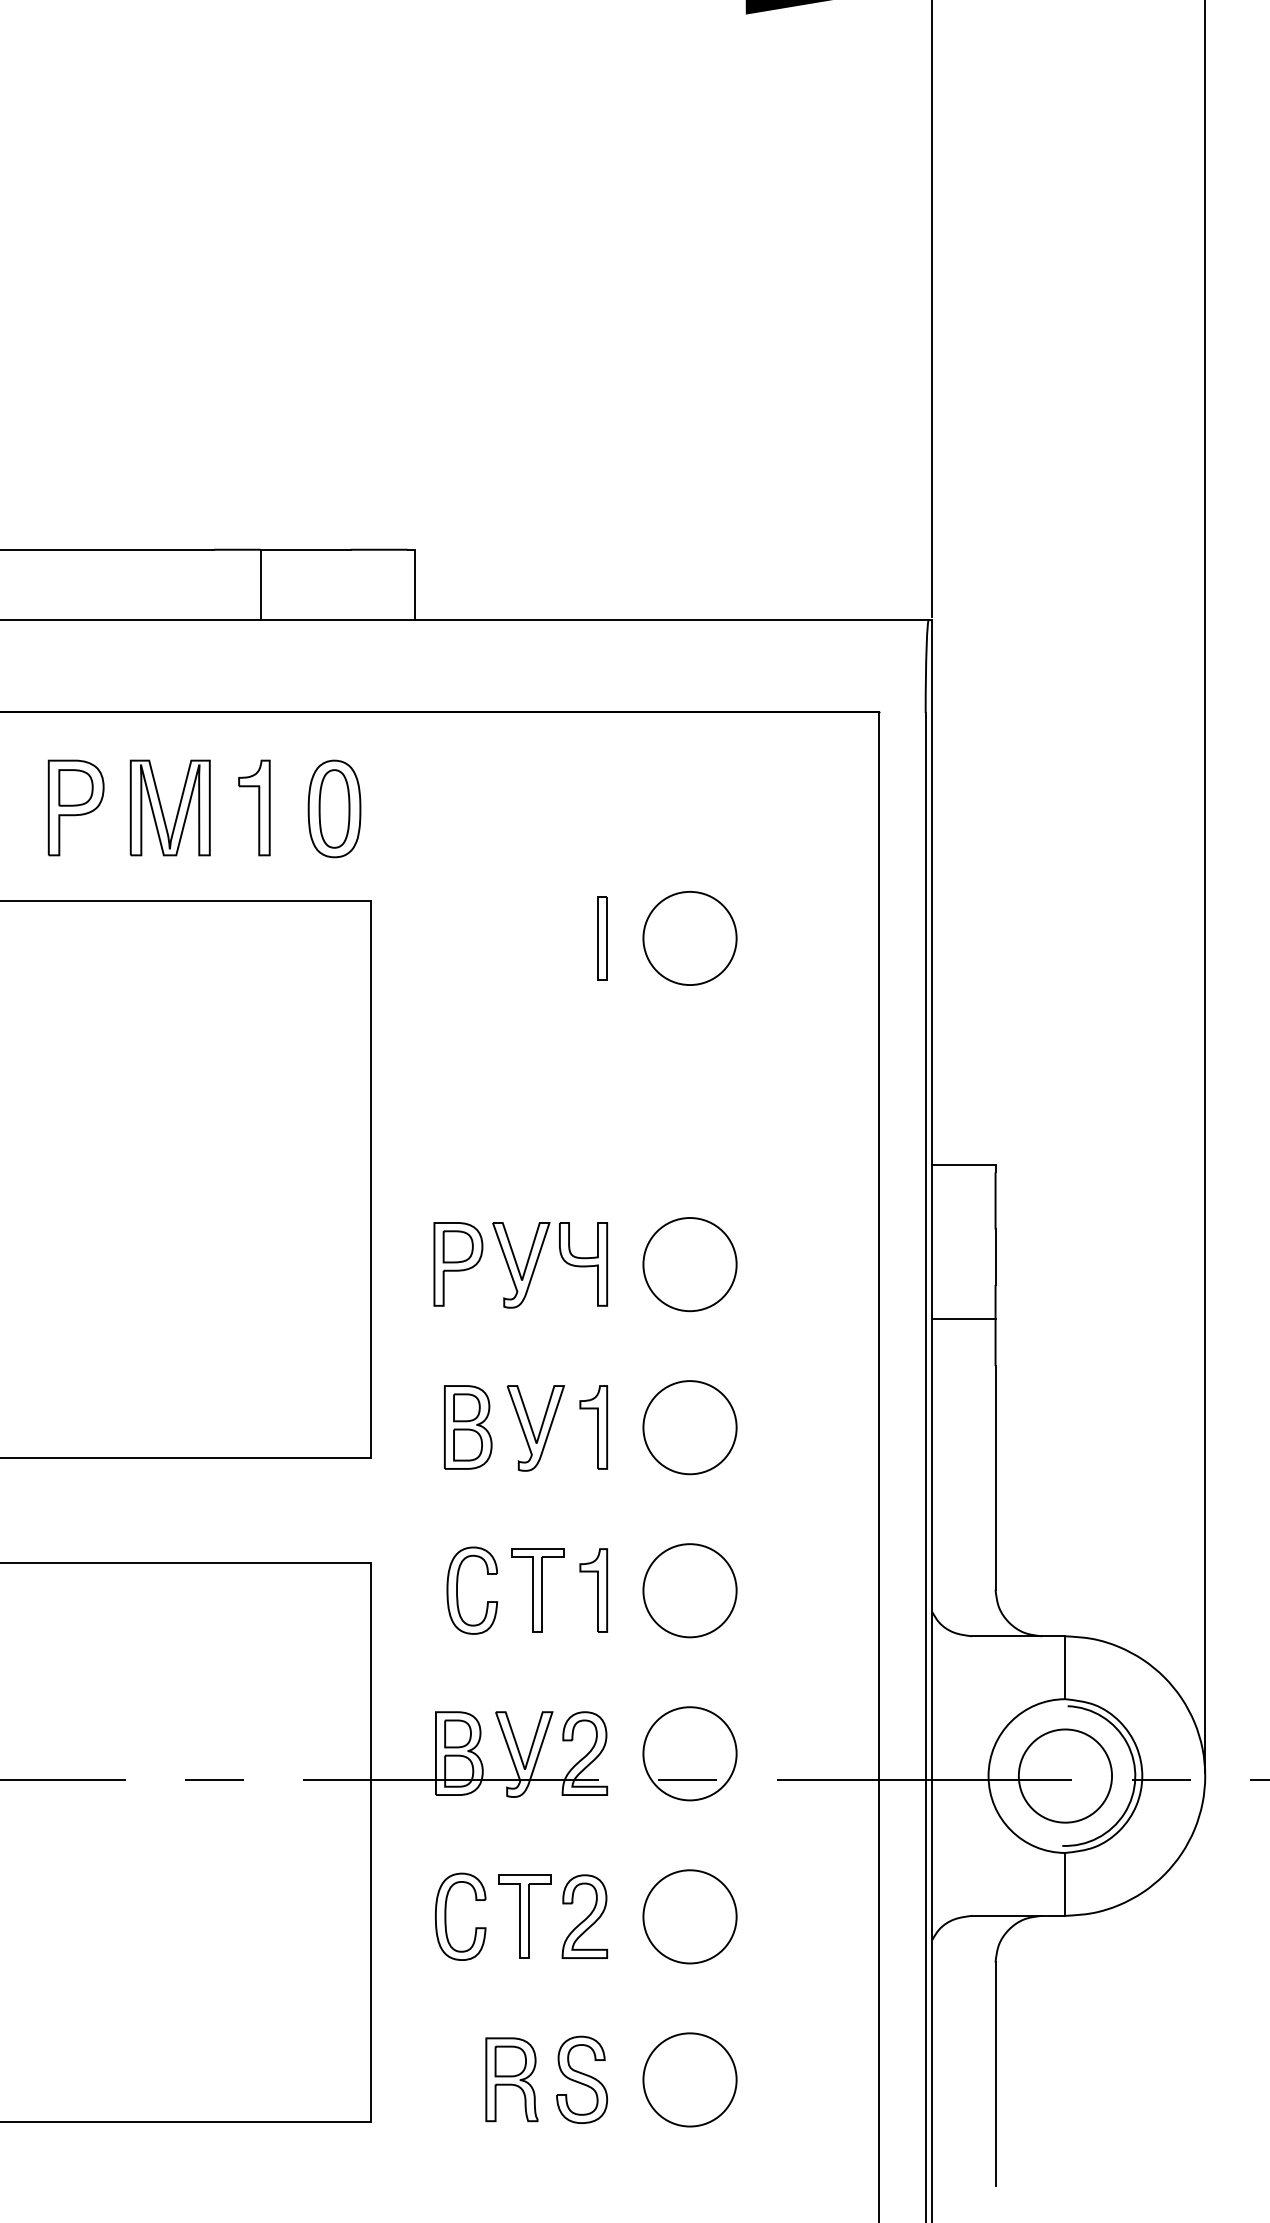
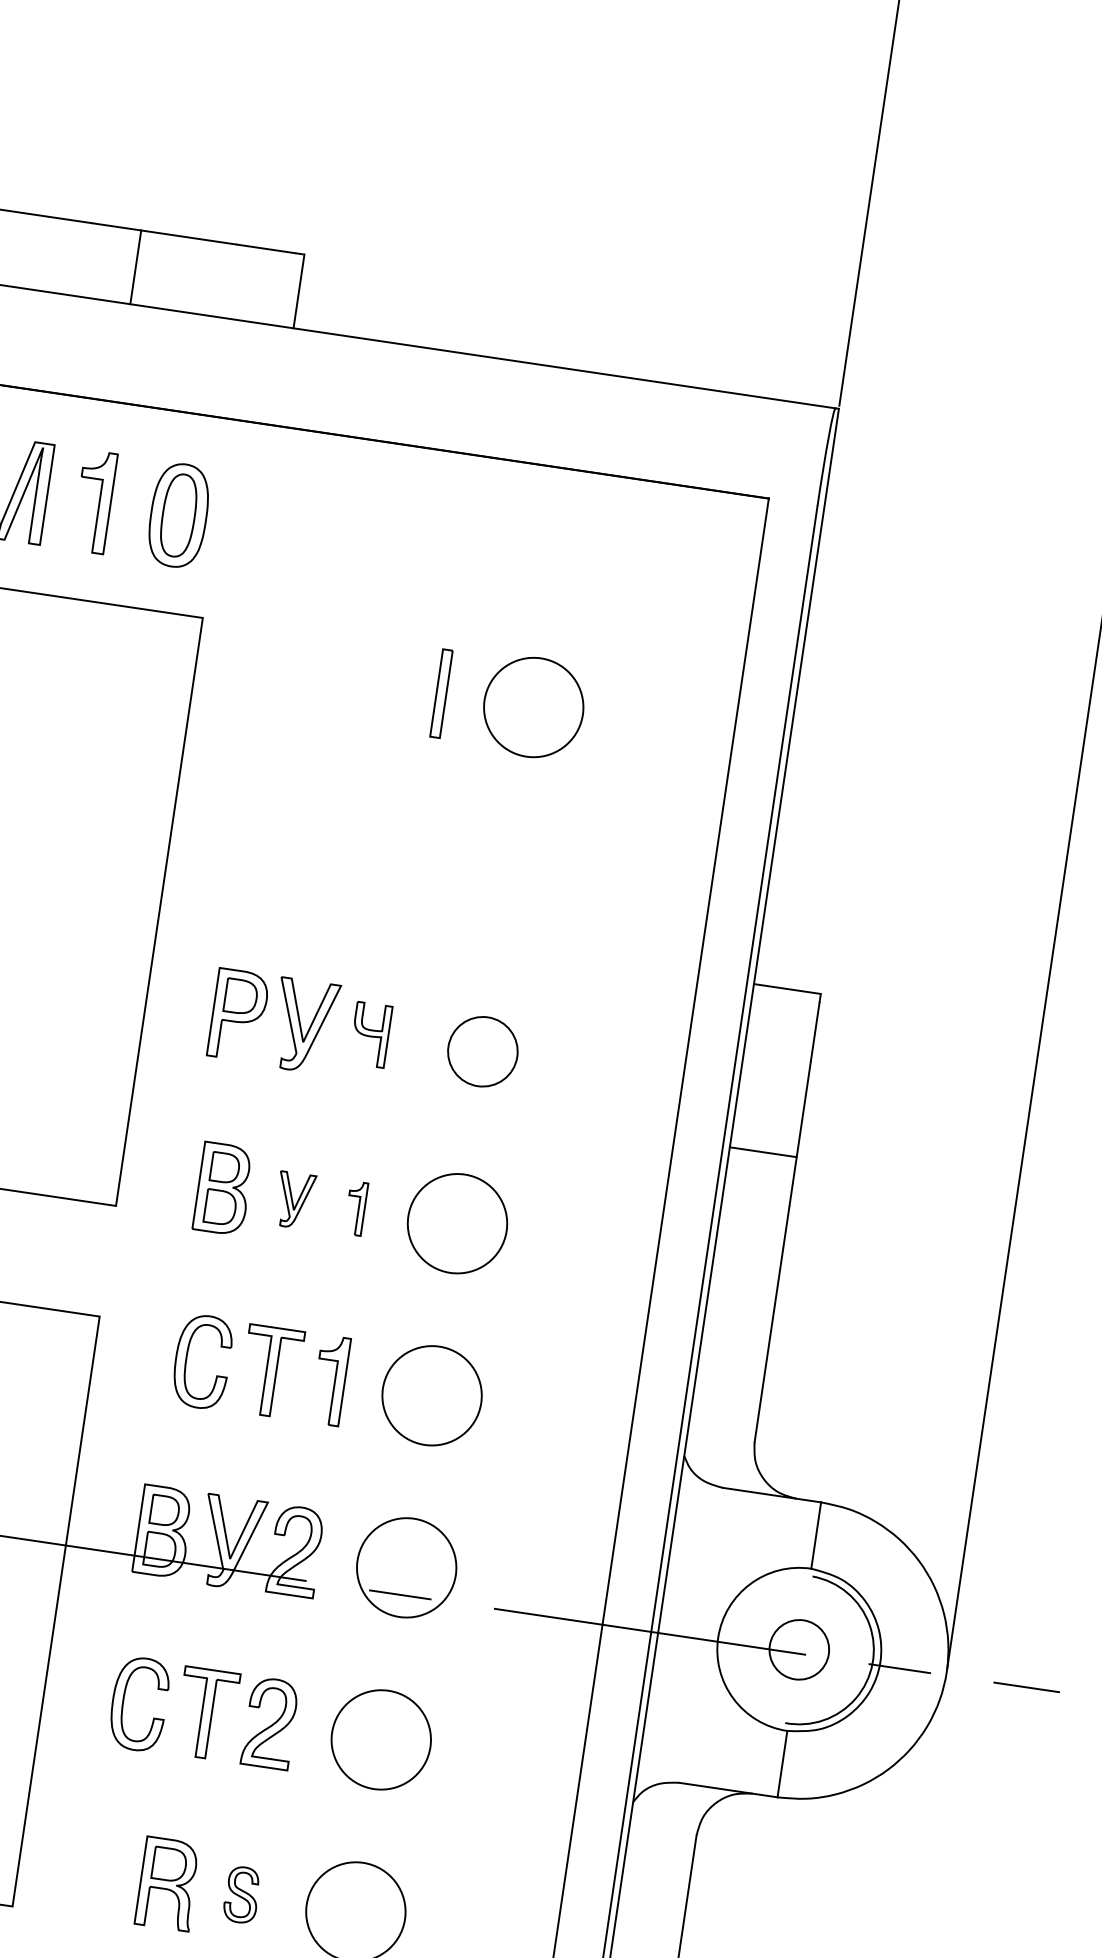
part: (583, 1264) -> (370, 1034), size x0.7
part: (689, 1264) -> (482, 1051), size x0.7
part: (593, 1427) -> (355, 1208), size x0.6
part: (535, 1428) -> (294, 1200), size x0.6
circle: (1065, 1775) -> (799, 1649), size x0.6
part: (581, 2079) -> (241, 1894), size x0.6

